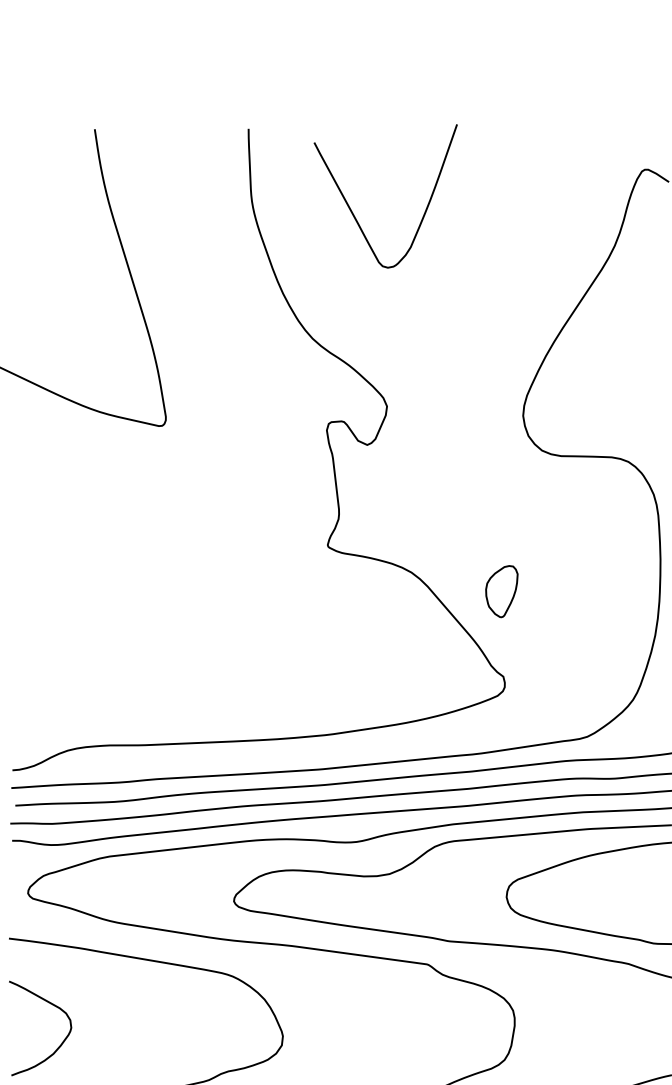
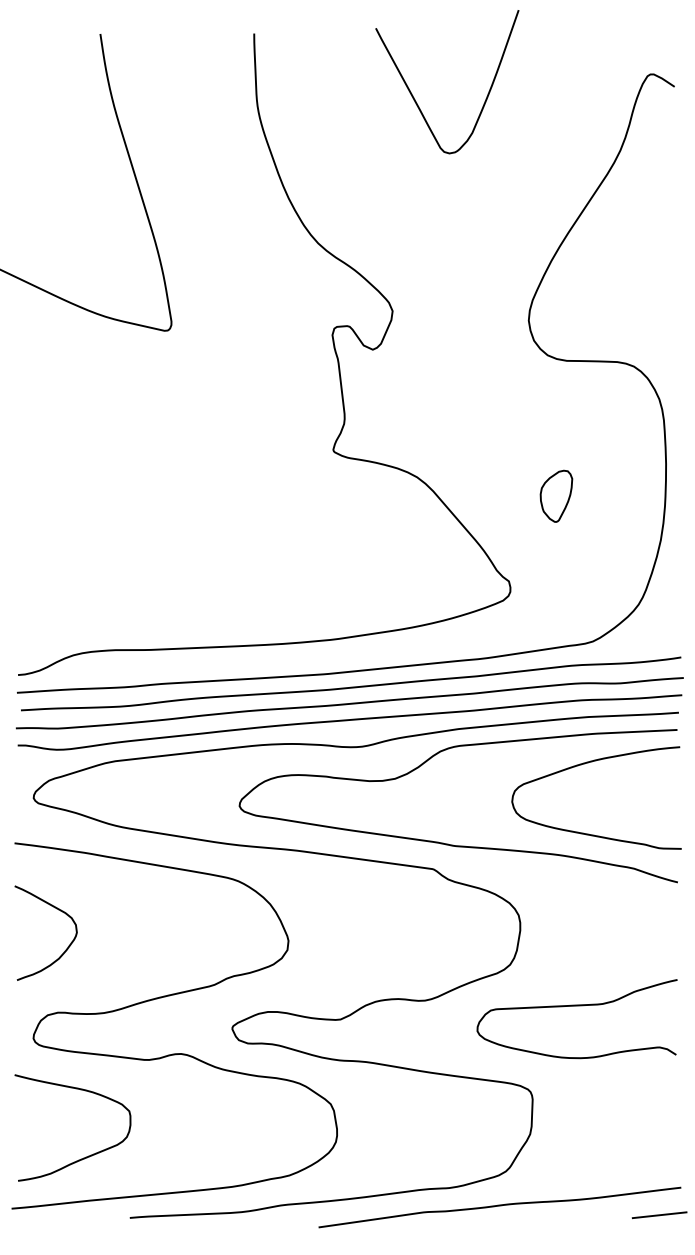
curve: (353, 213) -> (415, 99), moved
part: (501, 590) -> (556, 495), moved

